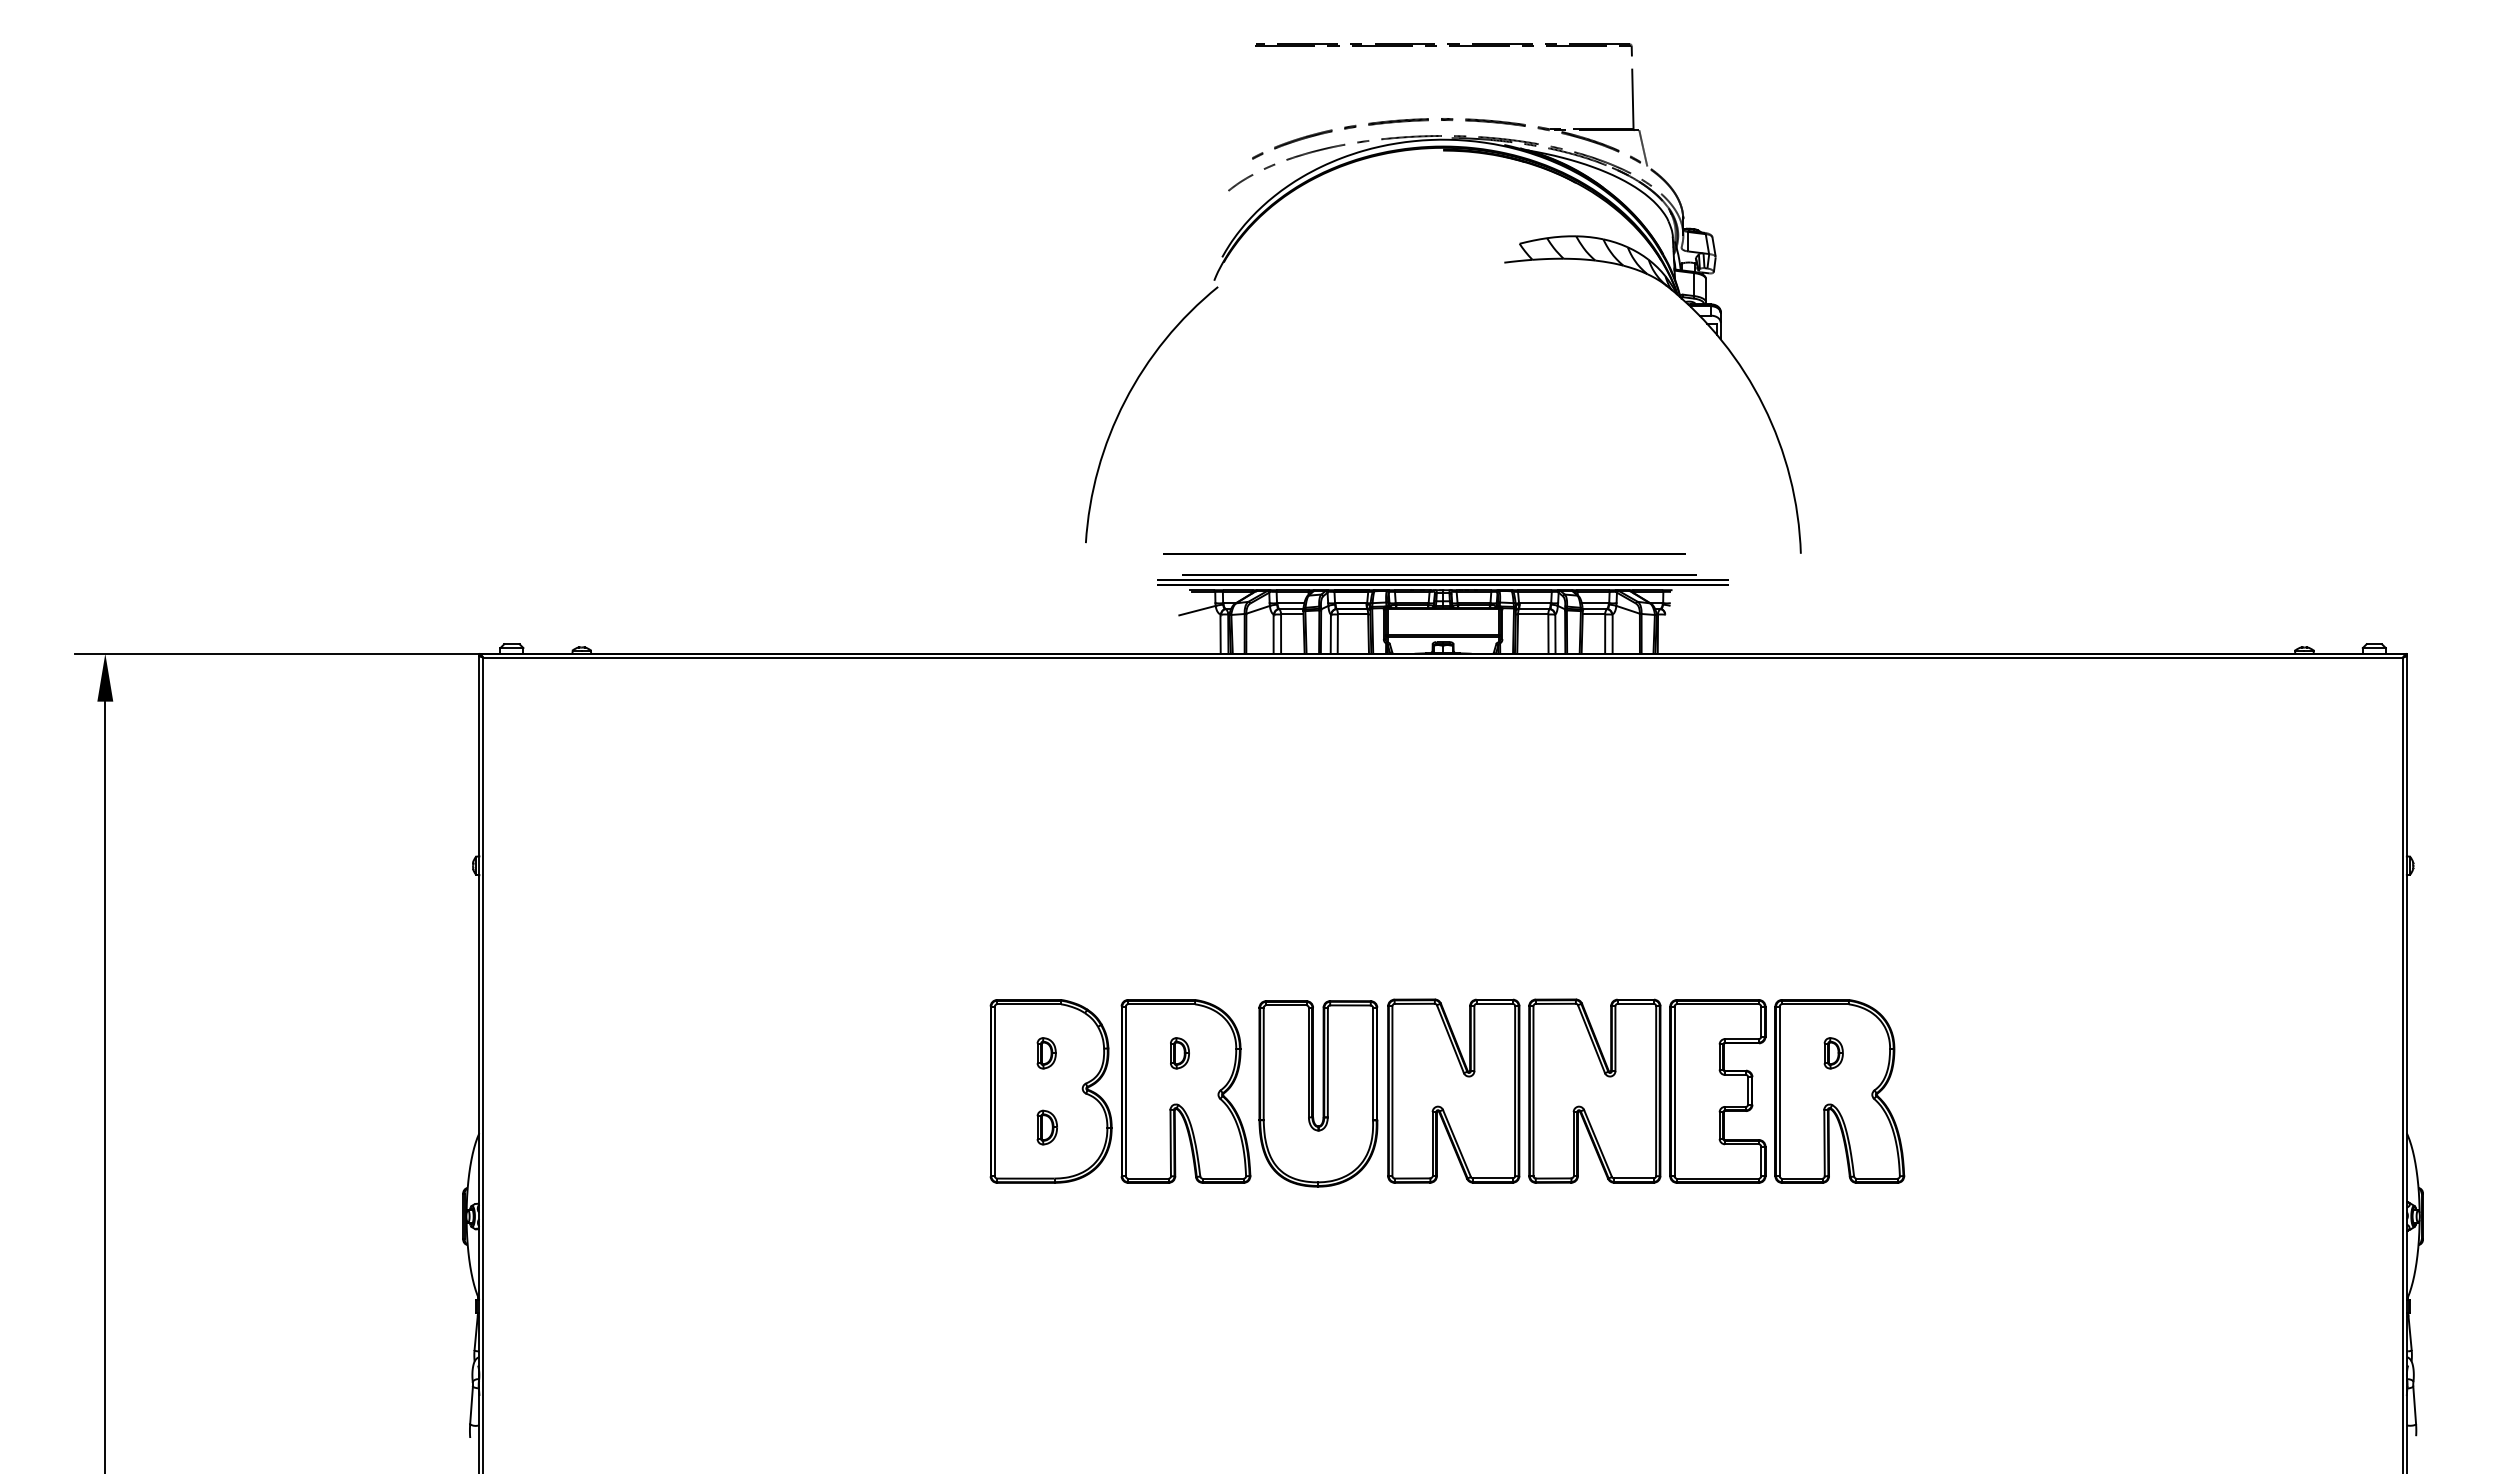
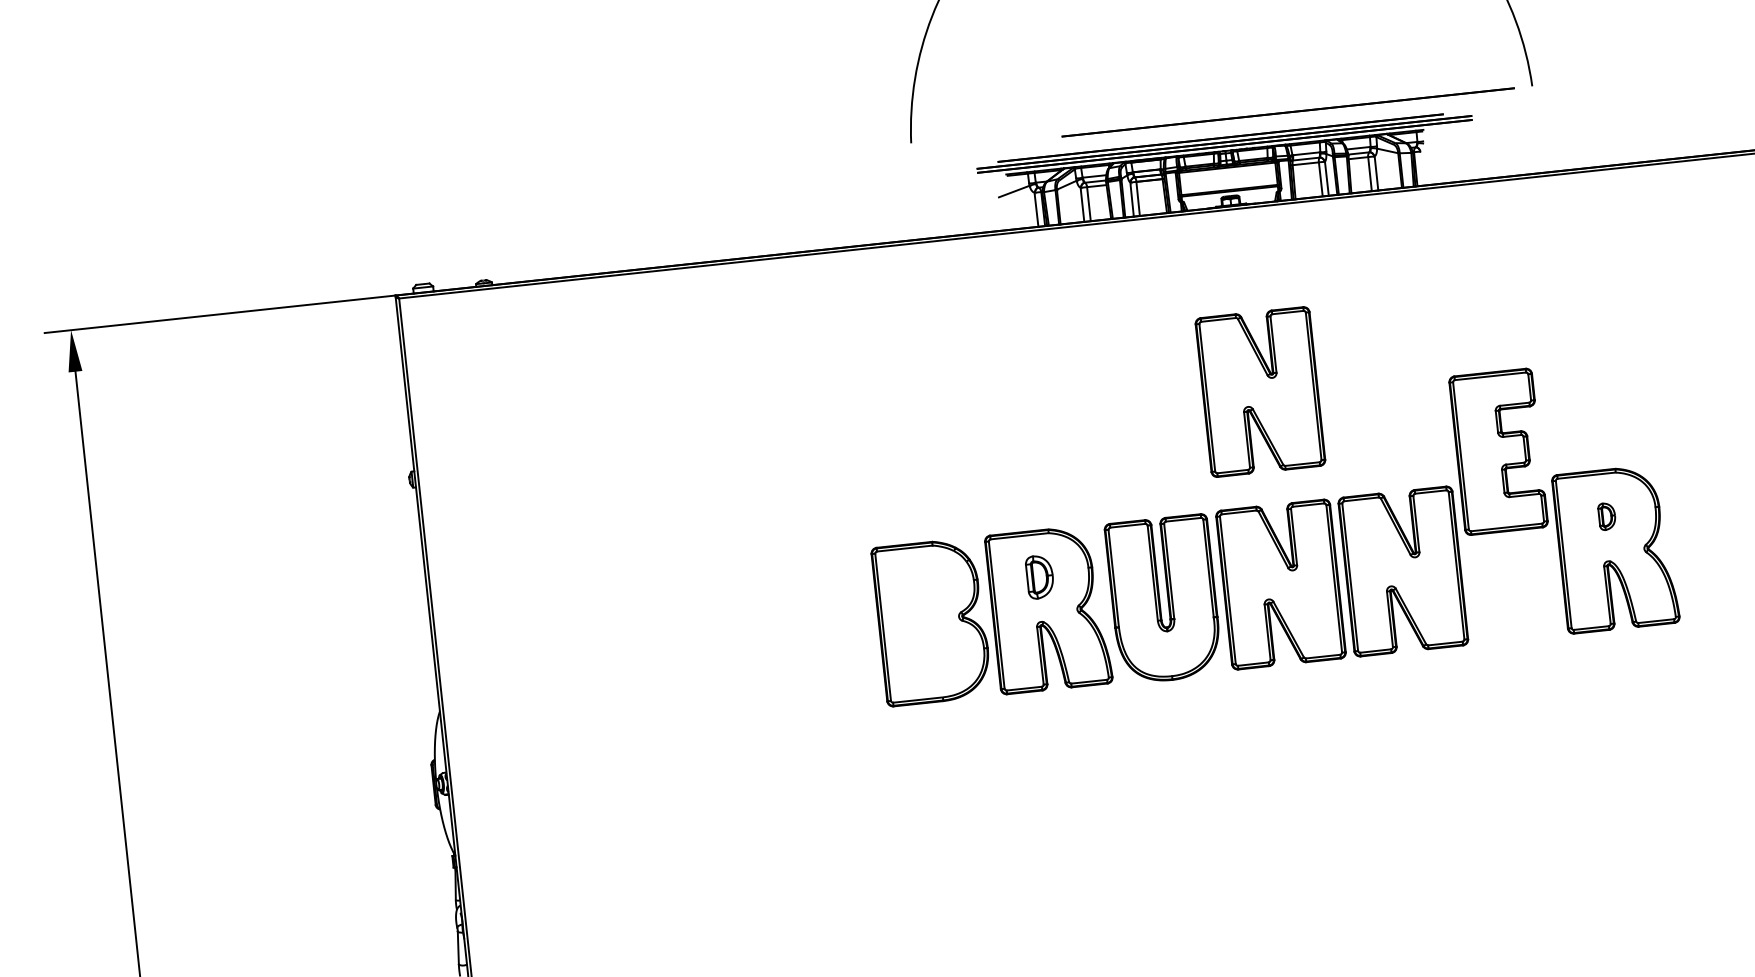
line: (1424, 553) -> (1288, 112), moved
part: (1453, 868) -> (1260, 391), added
part: (1046, 1053) -> (924, 589), removed
part: (1179, 1053) -> (1039, 577), size x1.6
part: (1717, 1091) -> (1498, 451), moved
part: (1046, 1127) -> (931, 653), removed

